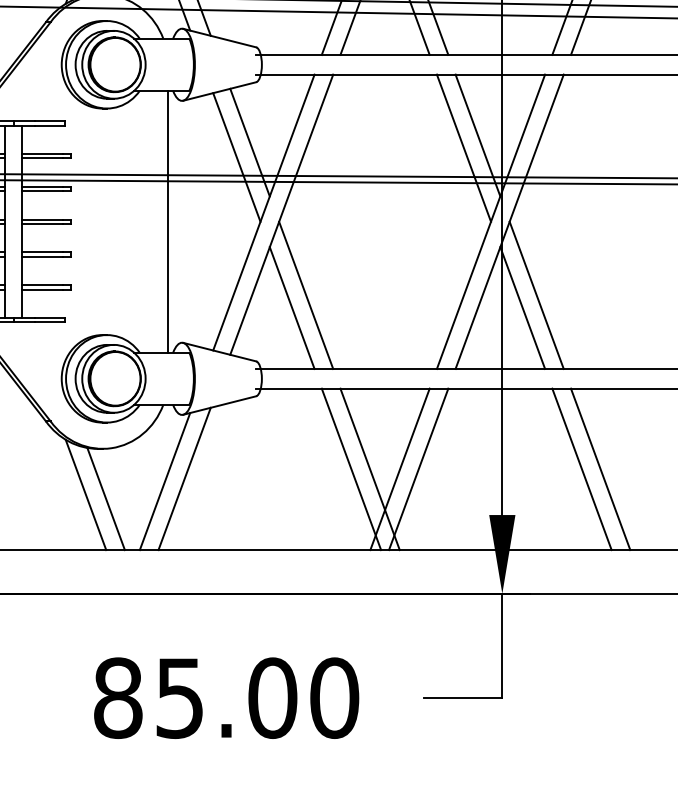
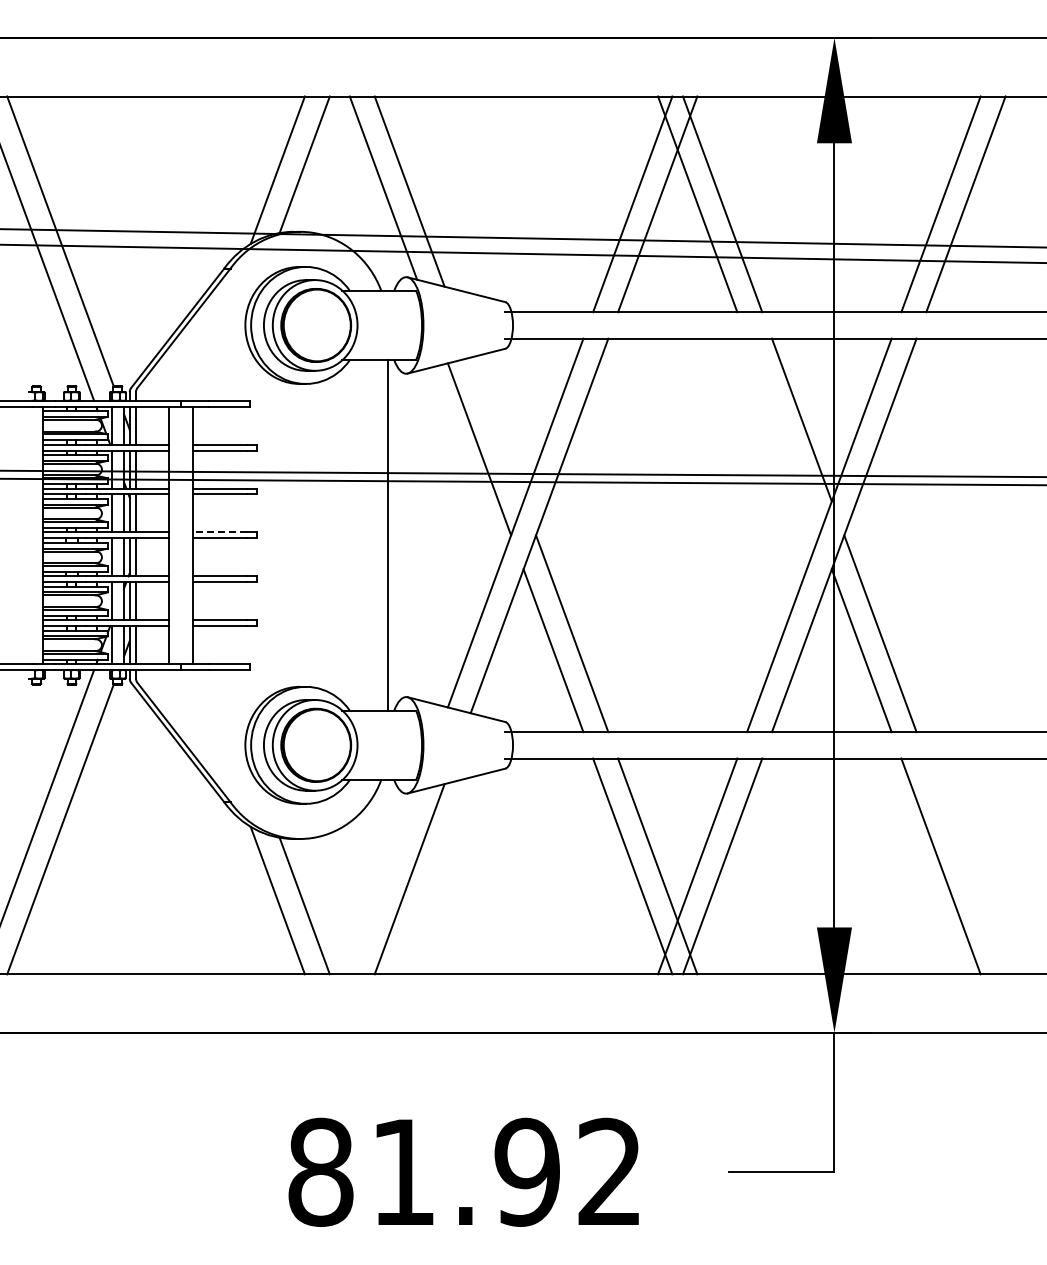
line: (249, 142) -> (496, 429), removed
line: (464, 147) -> (783, 436), removed
line: (42, 219) -> (219, 532), solid -> dashed
line: (600, 469) -> (965, 866), removed
line: (165, 481) -> (383, 882), removed
text: (257, 697) -> (507, 1171), 85.00 -> 81.92

